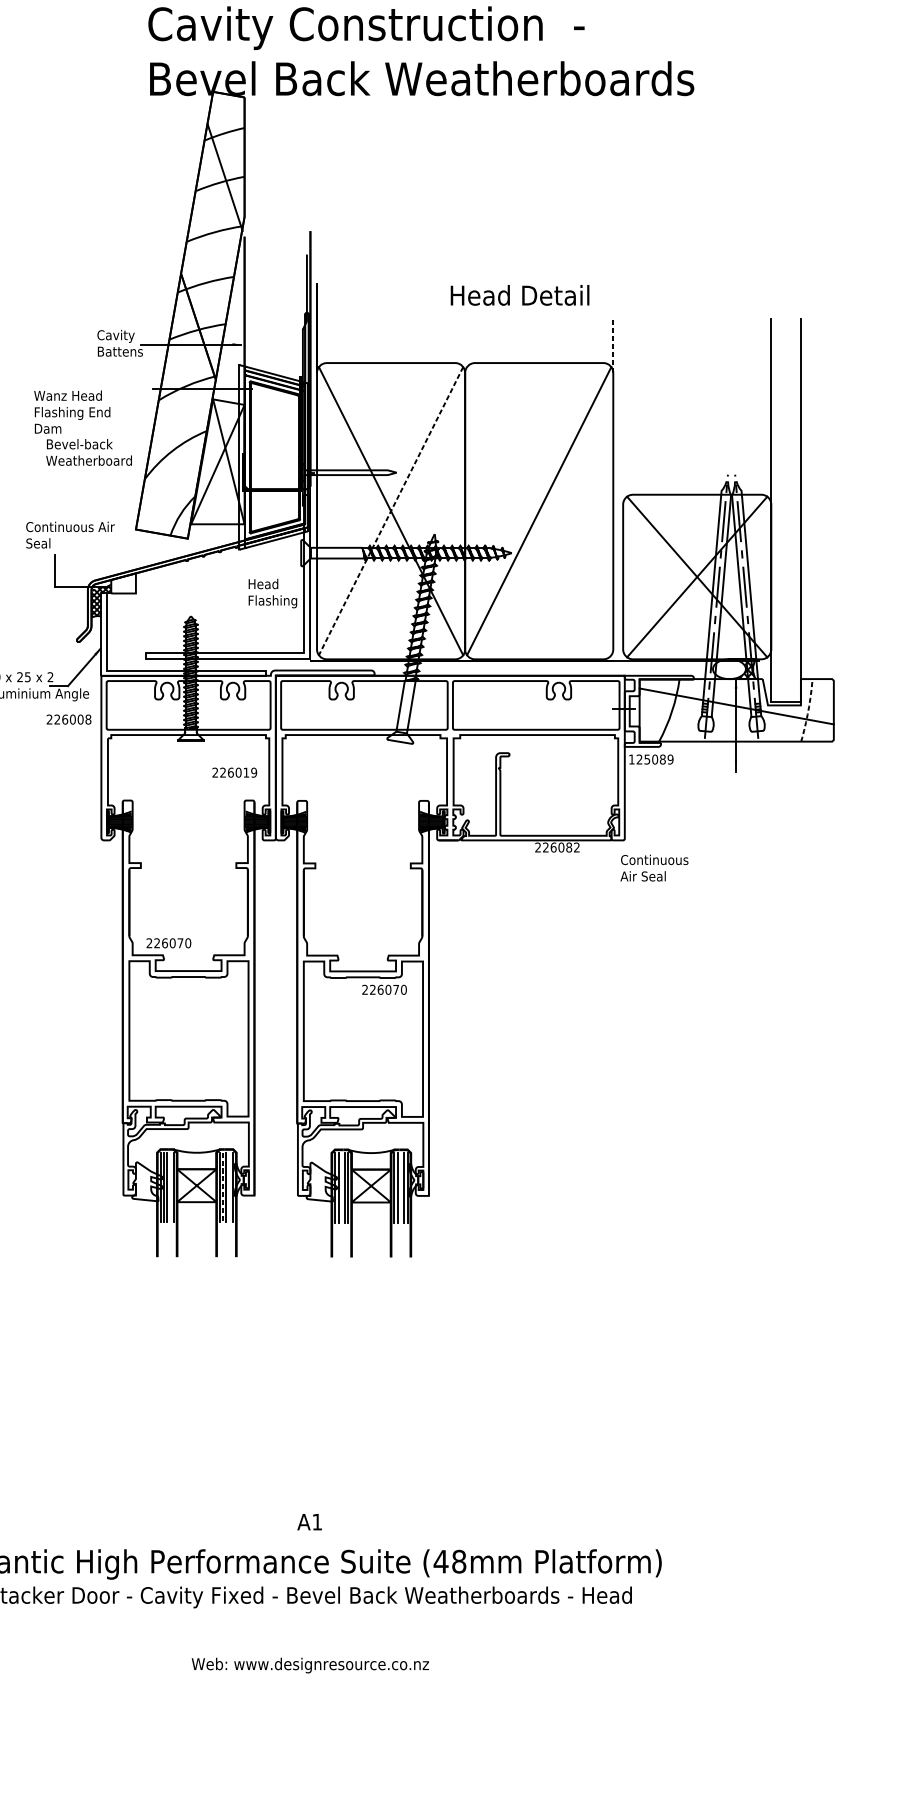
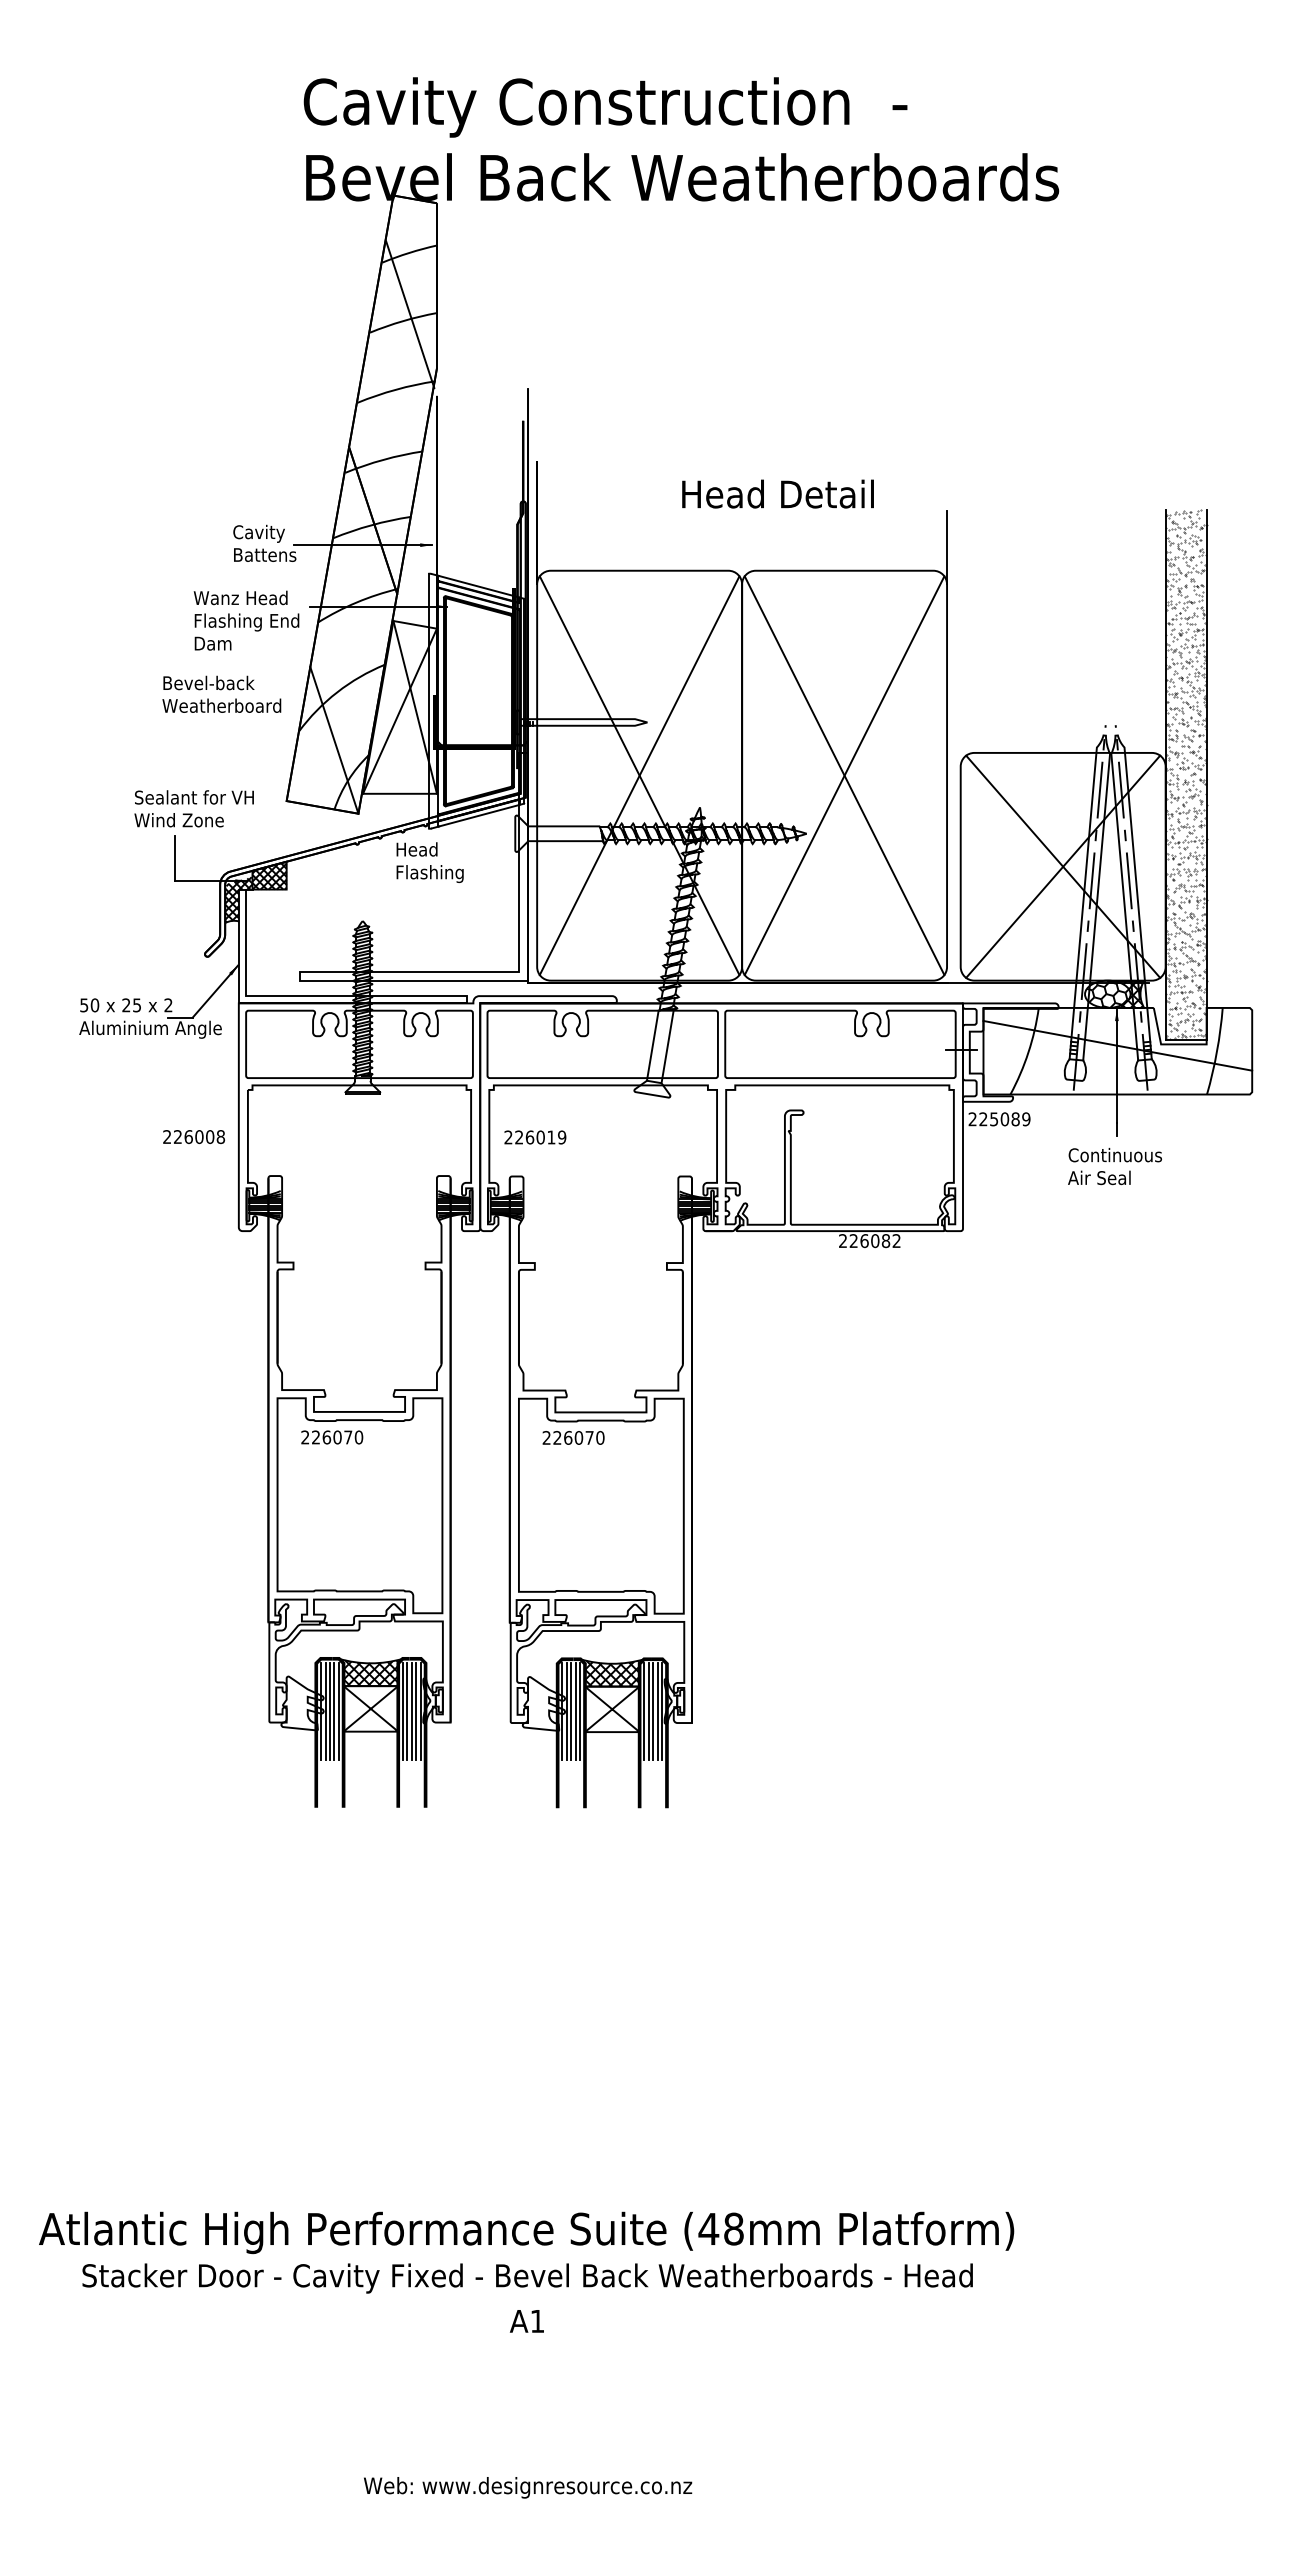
text: (519, 294) -> (777, 493), moved
line: (613, 346) -> (947, 547), dashed -> solid
text: (72, 412) -> (246, 620), moved
line: (170, 485) -> (334, 740), added
hatch: (785, 510) -> (1185, 774), added
line: (390, 511) -> (639, 775), dashed -> solid
line: (539, 511) -> (844, 775), added
text: (70, 534) -> (195, 808), Continuous Air Seal -> Sealant for VH Wind Zone
hatch: (123, 584) -> (269, 876), added
text: (272, 593) -> (429, 862), moved
hatch: (729, 668) -> (1107, 993), added
arc: (808, 710) -> (1217, 1051), dashed -> solid
text: (68, 719) -> (193, 1137), moved
text: (631, 758) -> (972, 1118), 125089 -> 225089
text: (234, 772) -> (535, 1137), moved
text: (654, 868) -> (1114, 1166), moved
text: (169, 943) -> (332, 1437), moved
text: (384, 989) -> (573, 1437), moved
hatch: (195, 1159) -> (369, 1672), added
hatch: (370, 1160) -> (611, 1673), added
line: (170, 1187) -> (334, 1711), added
line: (223, 1187) -> (407, 1711), dashed -> solid
line: (229, 1187) -> (416, 1711), added
line: (341, 1187) -> (571, 1711), added
line: (401, 1187) -> (653, 1711), added
text: (309, 1522) -> (526, 2321), moved
text: (310, 1665) -> (528, 2487), moved

